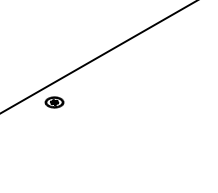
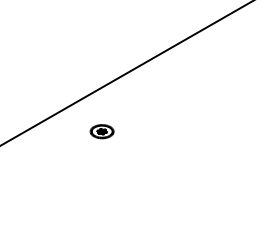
part: (54, 102) -> (102, 131), moved

